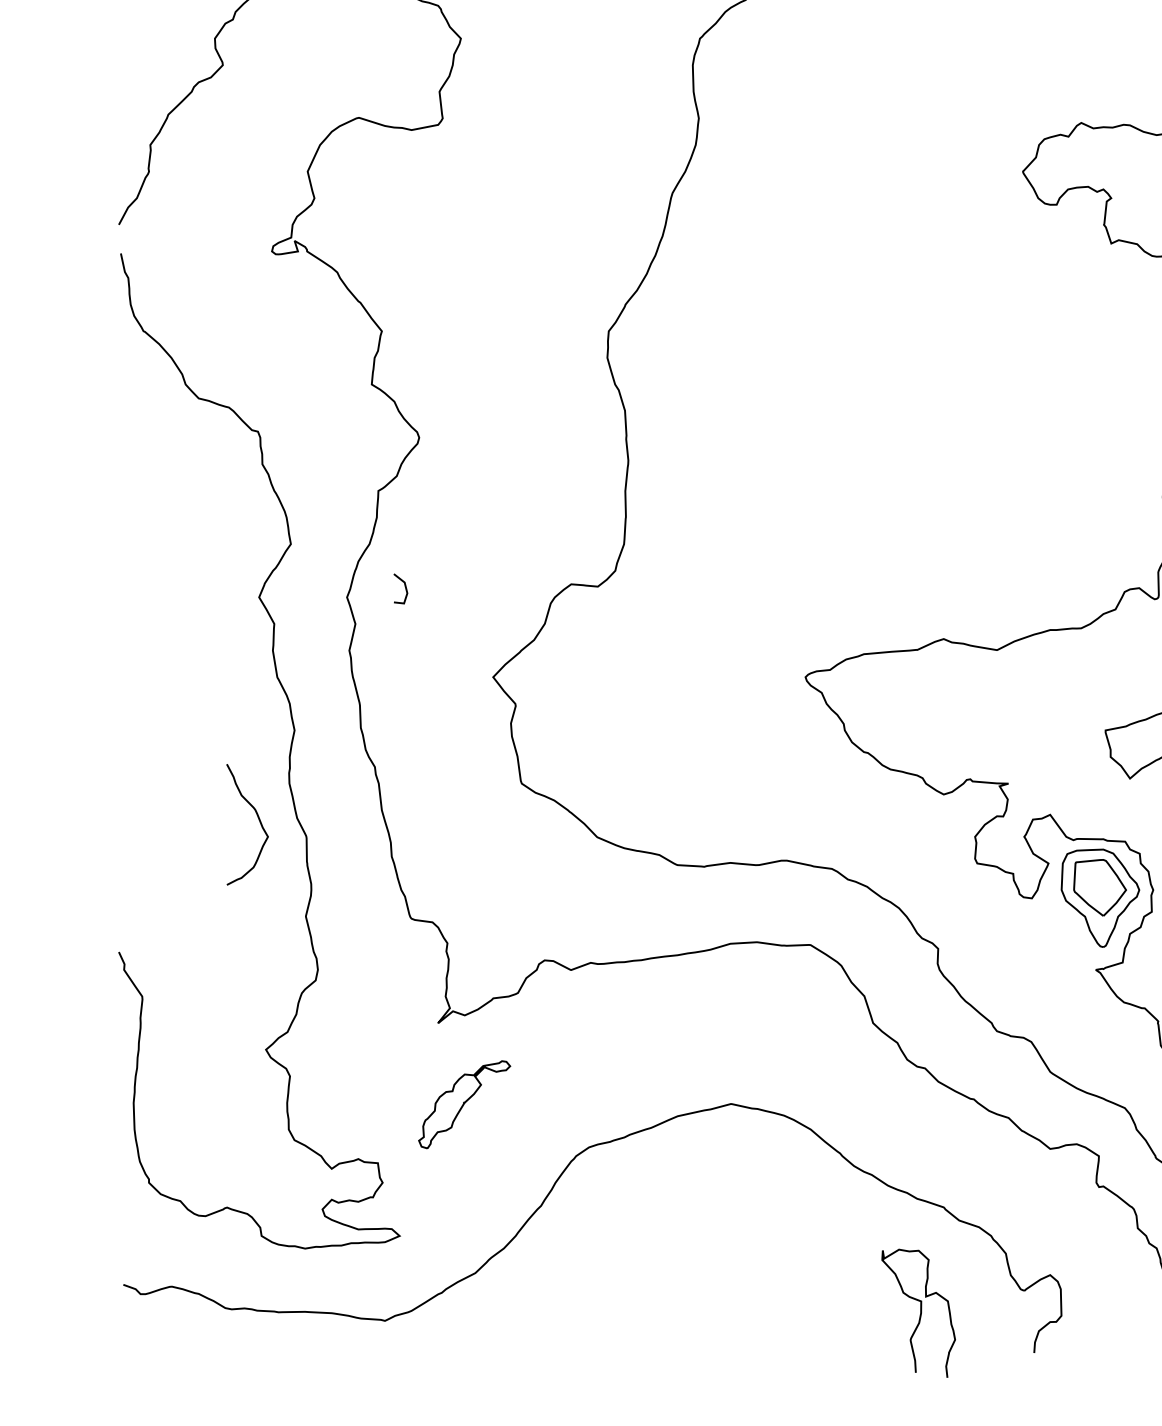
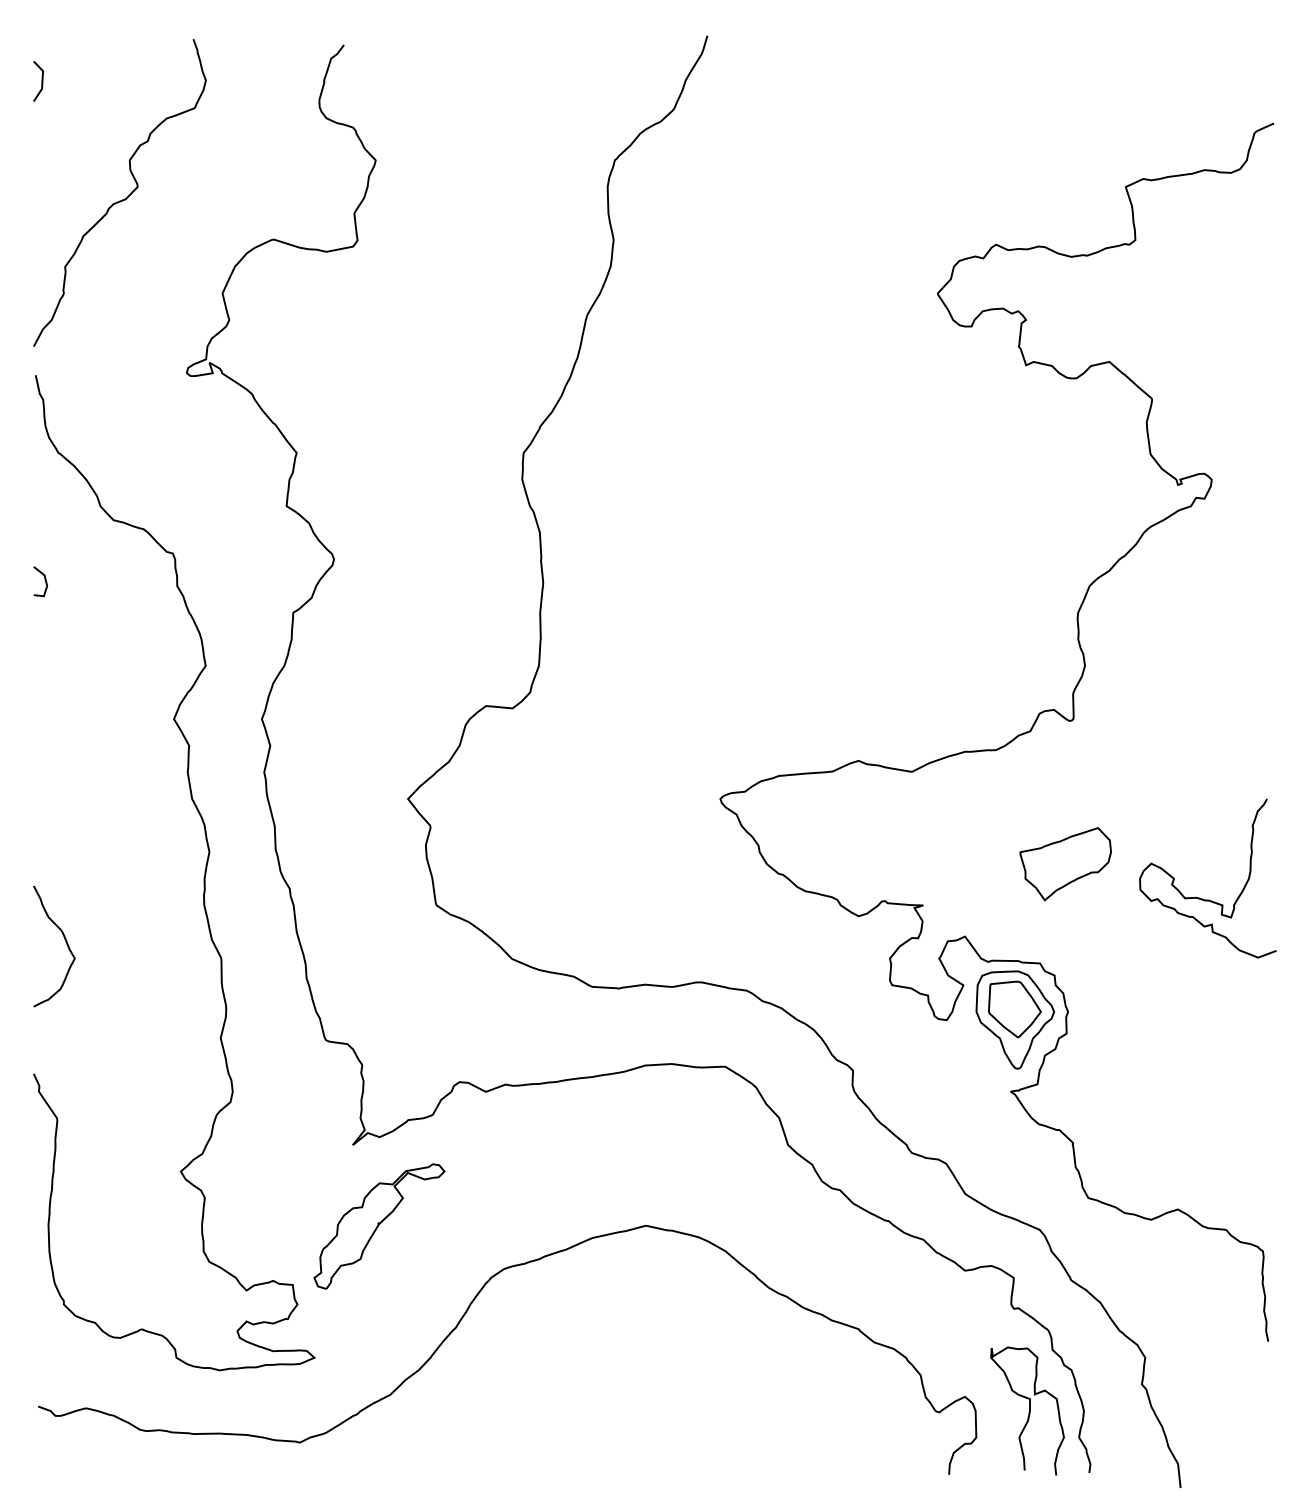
line: (404, 587) -> (44, 580), moved
curve: (258, 820) -> (65, 942), moved
part: (464, 1104) -> (379, 1226), size x1.43
curve: (920, 1312) -> (1029, 1410), moved

